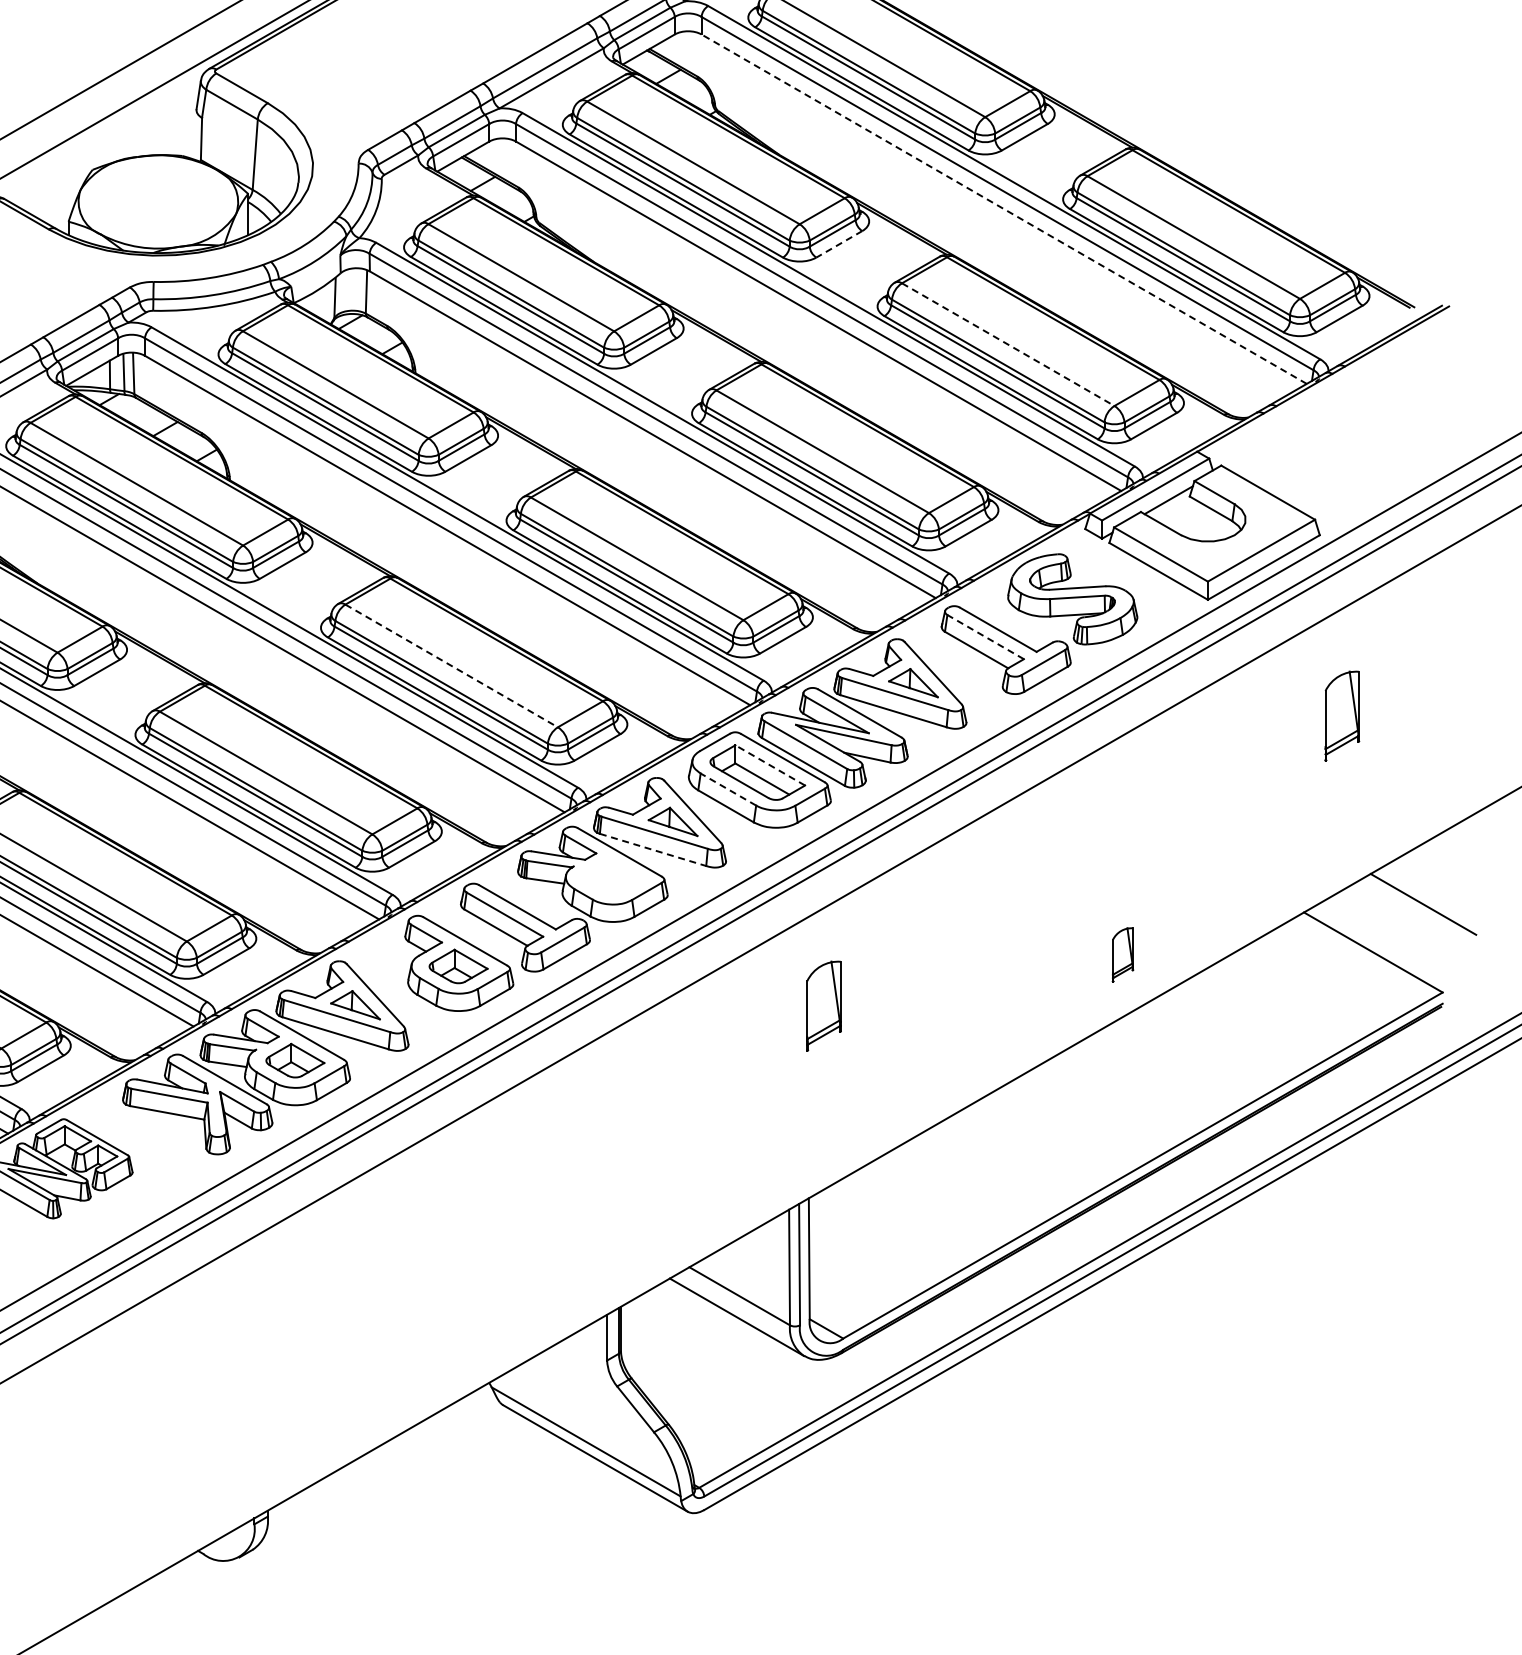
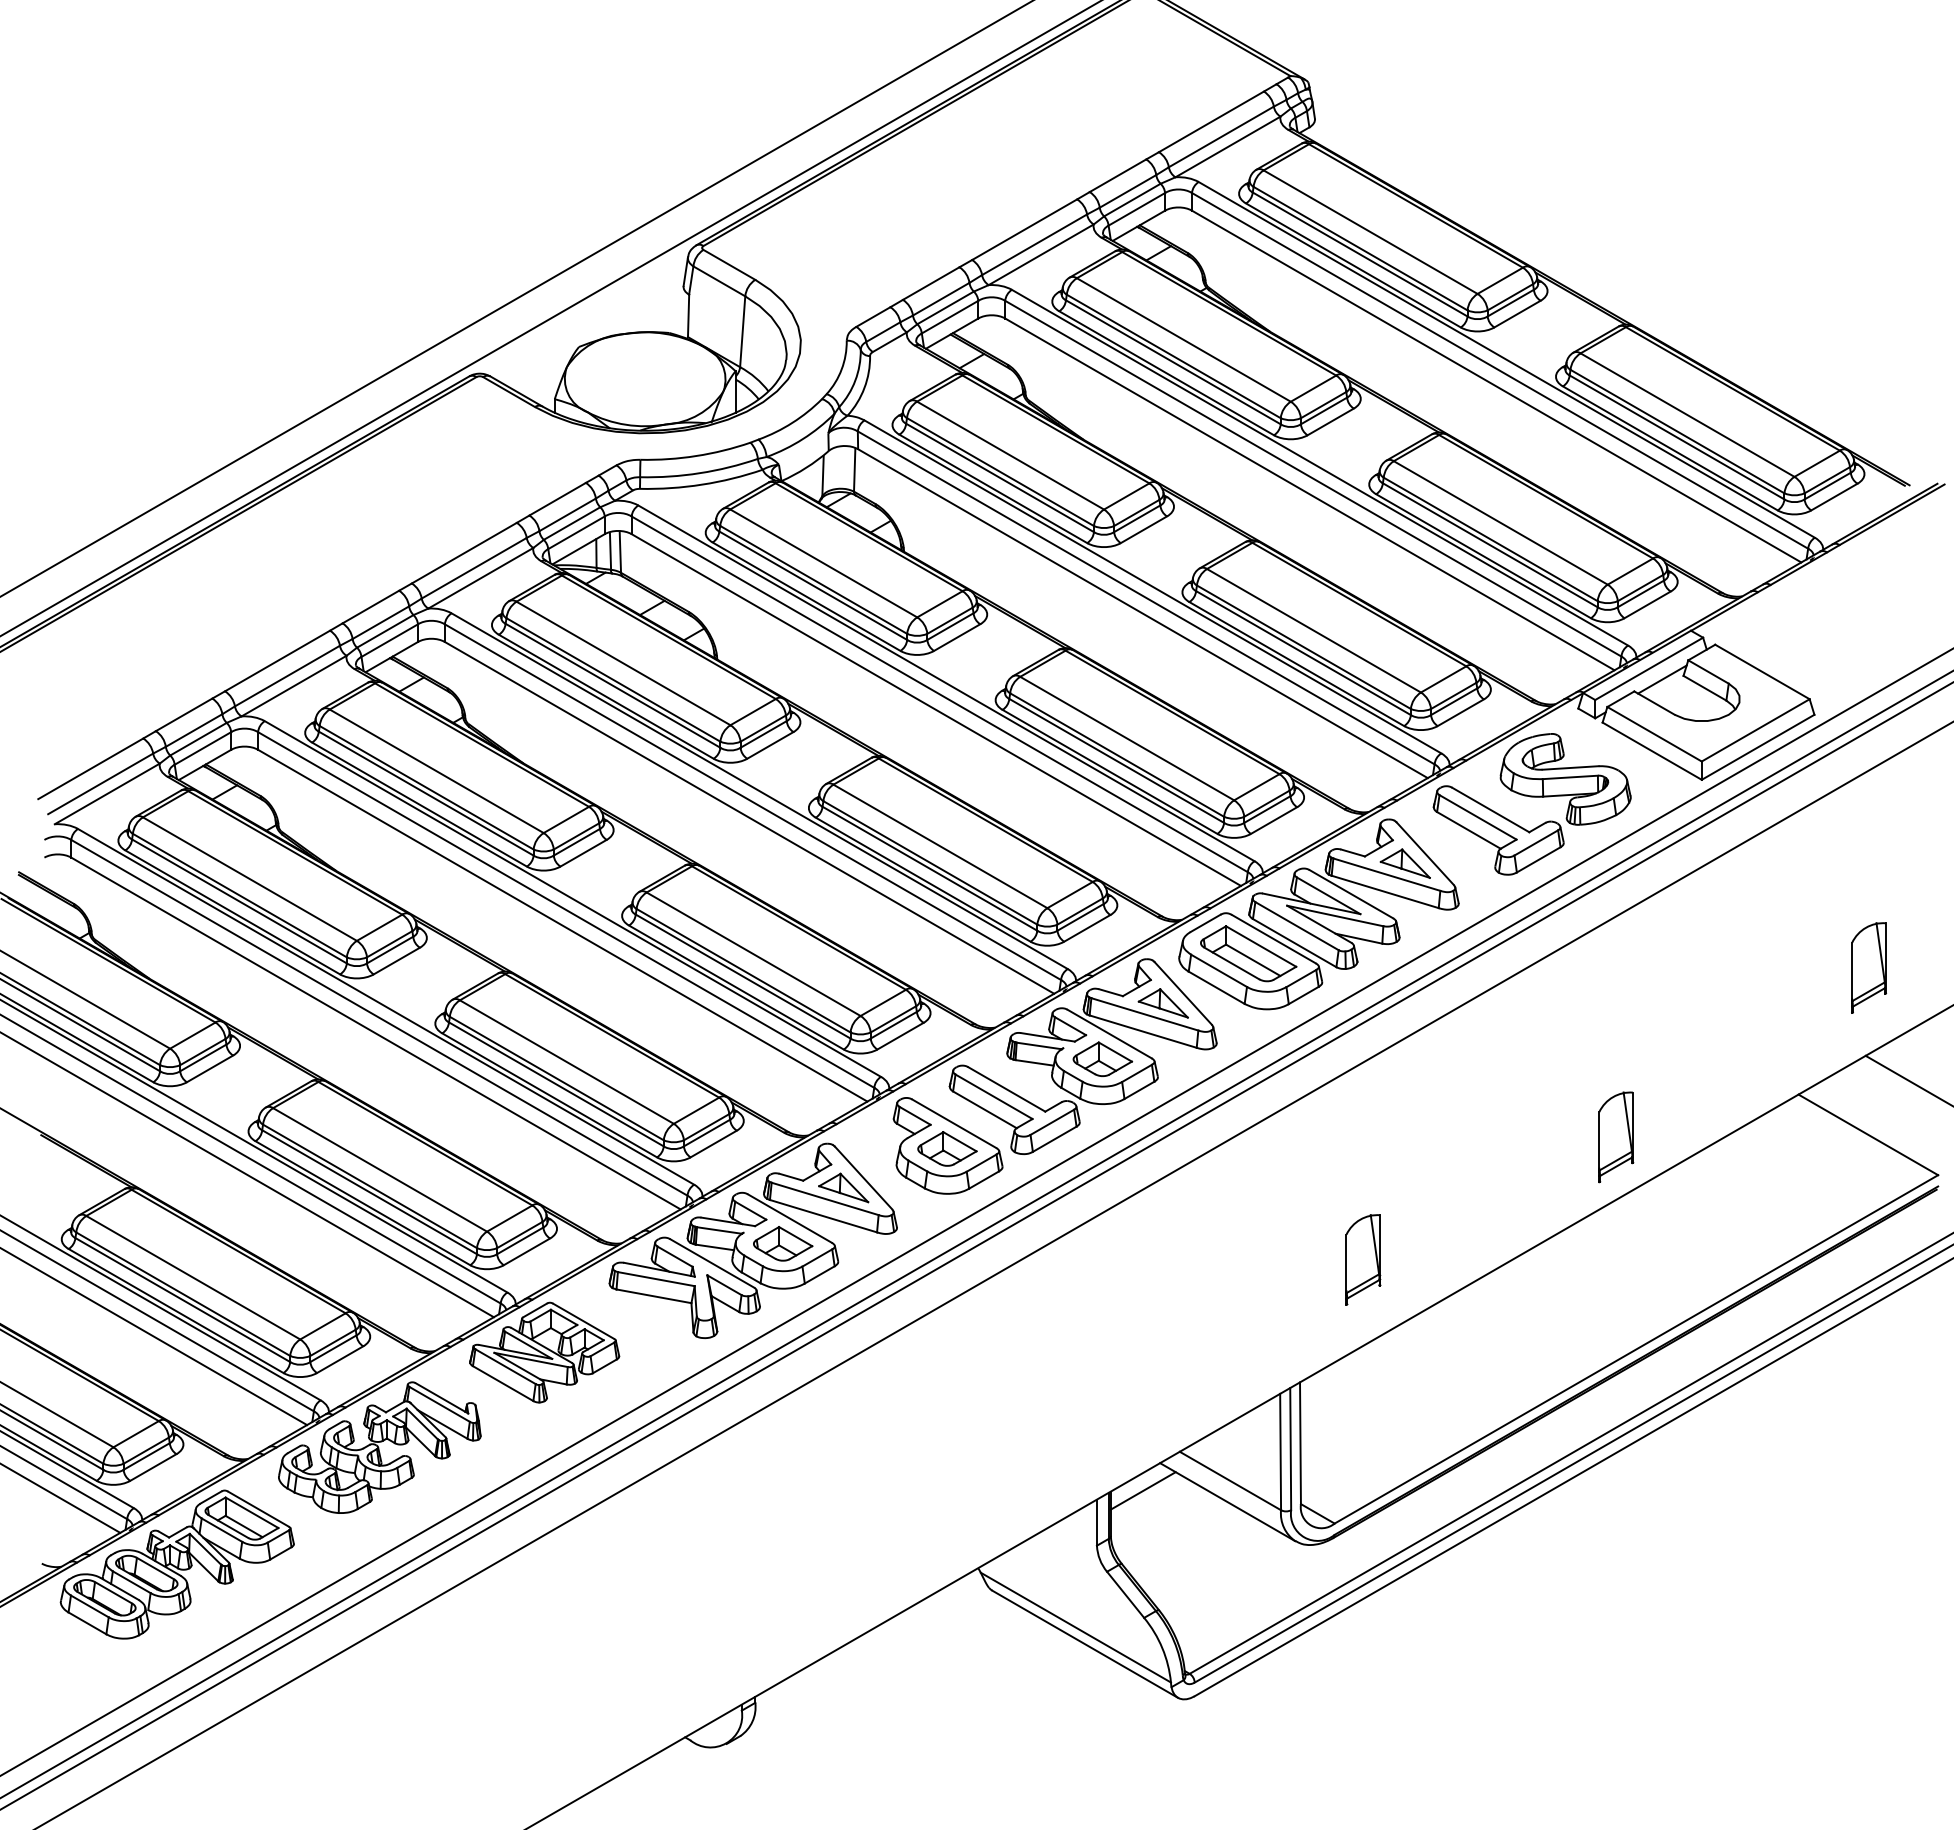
line: (1004, 209) -> (1496, 386), dashed -> solid
line: (839, 243) -> (1330, 421), dashed -> solid
line: (1007, 344) -> (1500, 522), dashed -> solid
line: (985, 637) -> (1477, 817), dashed -> solid
line: (451, 666) -> (940, 846), dashed -> solid
part: (1341, 715) -> (1868, 967), moved
line: (770, 765) -> (1261, 946), dashed -> solid
line: (727, 789) -> (1218, 970), dashed -> solid
line: (653, 849) -> (1143, 1031), dashed -> solid
part: (612, 876) -> (1102, 1058), added
part: (1123, 955) -> (1616, 1137), size x1.67
part: (824, 1005) -> (1363, 1259), moved
line: (652, 1305) -> (1142, 1490), added

